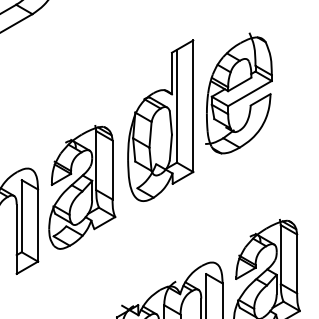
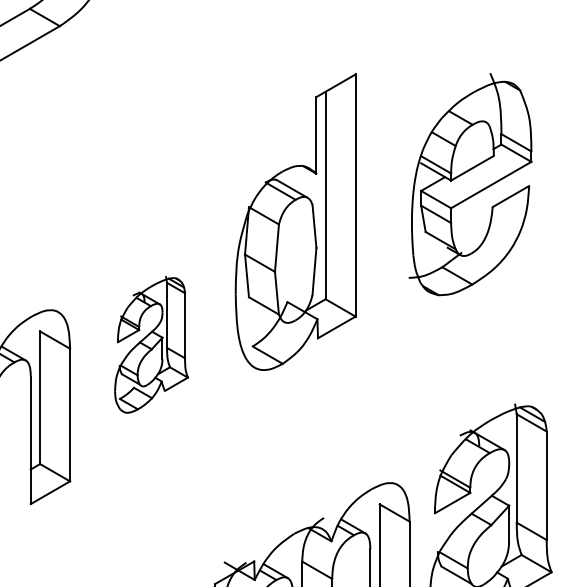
part: (238, 93) -> (470, 184), moved
part: (82, 187) -> (151, 345), size x0.6

